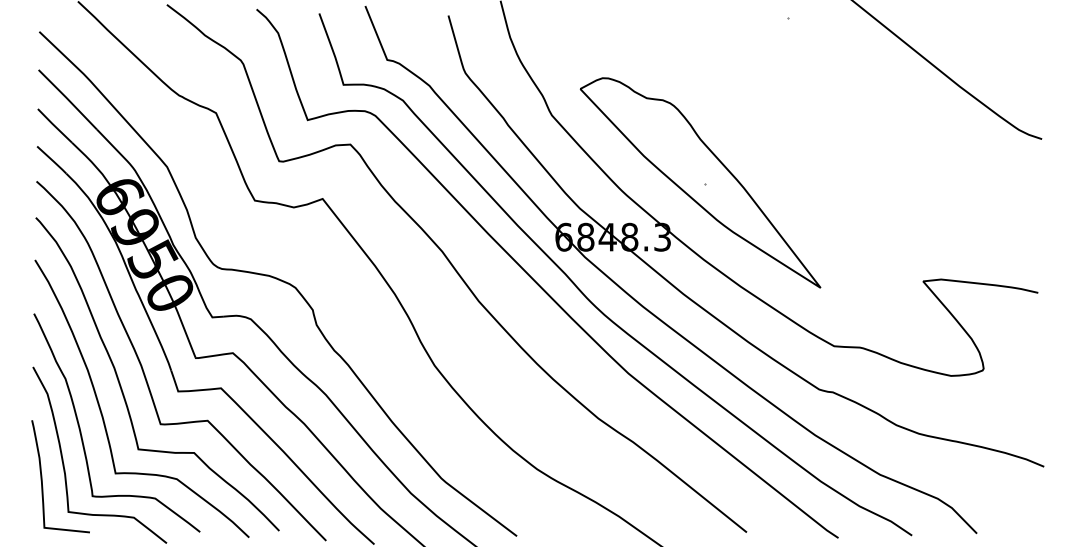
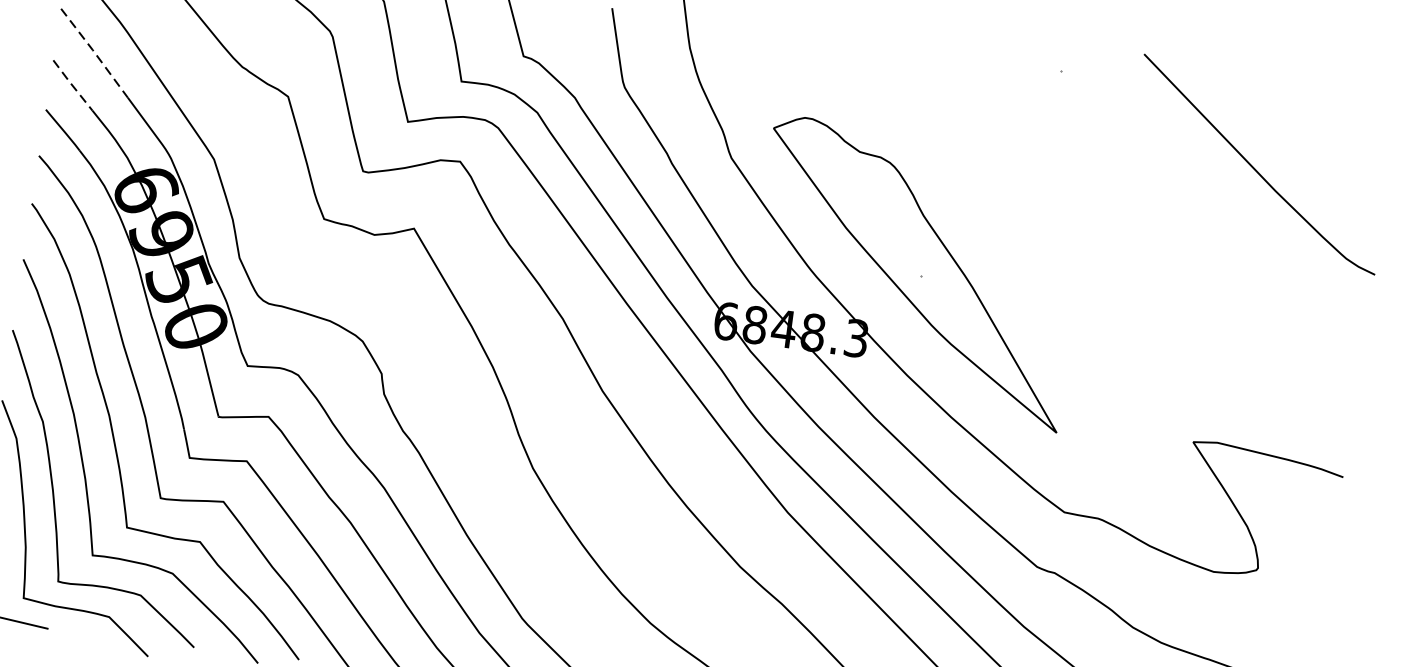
line: (68, 99) -> (95, 53), solid -> dashed
line: (54, 125) -> (72, 84), solid -> dashed

